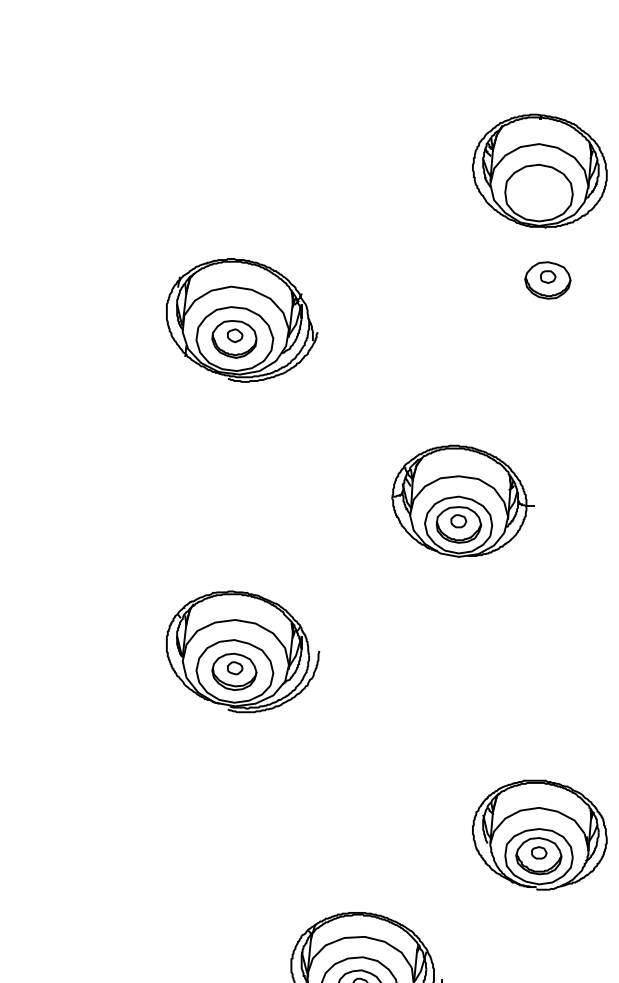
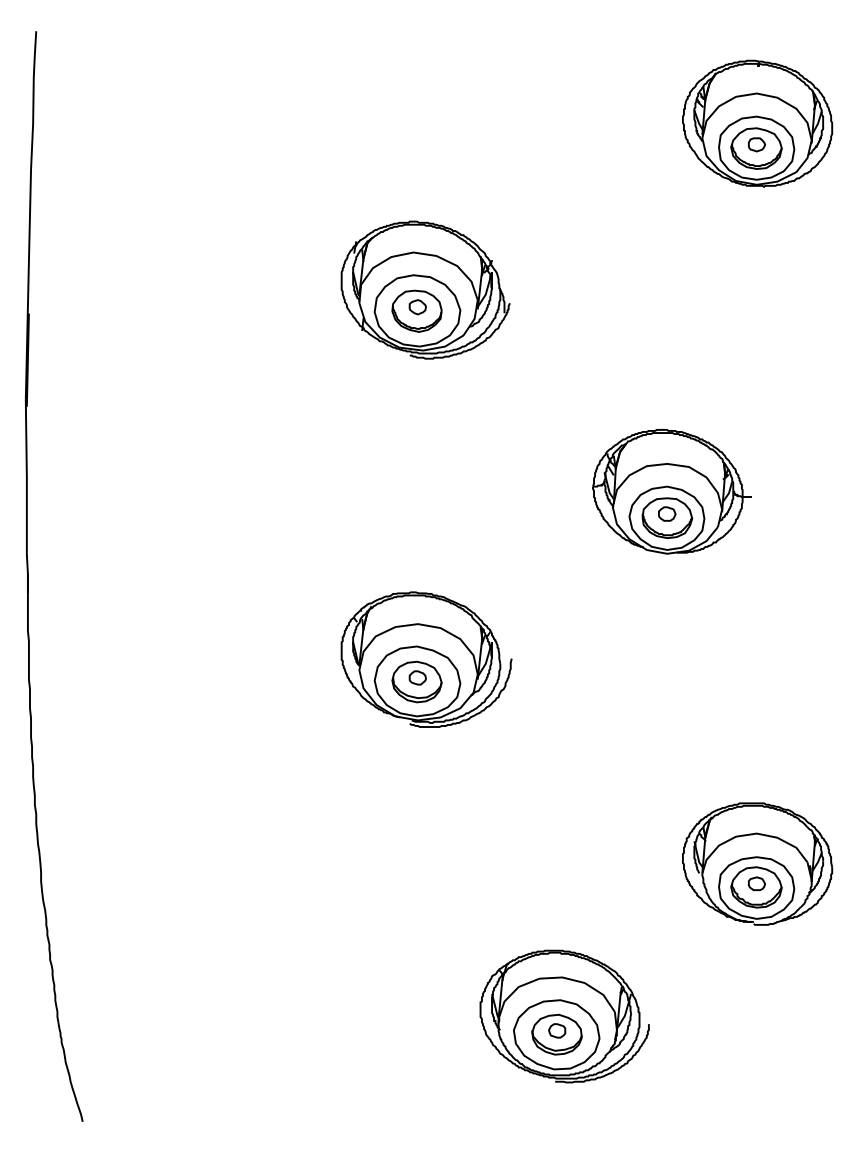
part: (547, 280) -> (756, 148), moved

